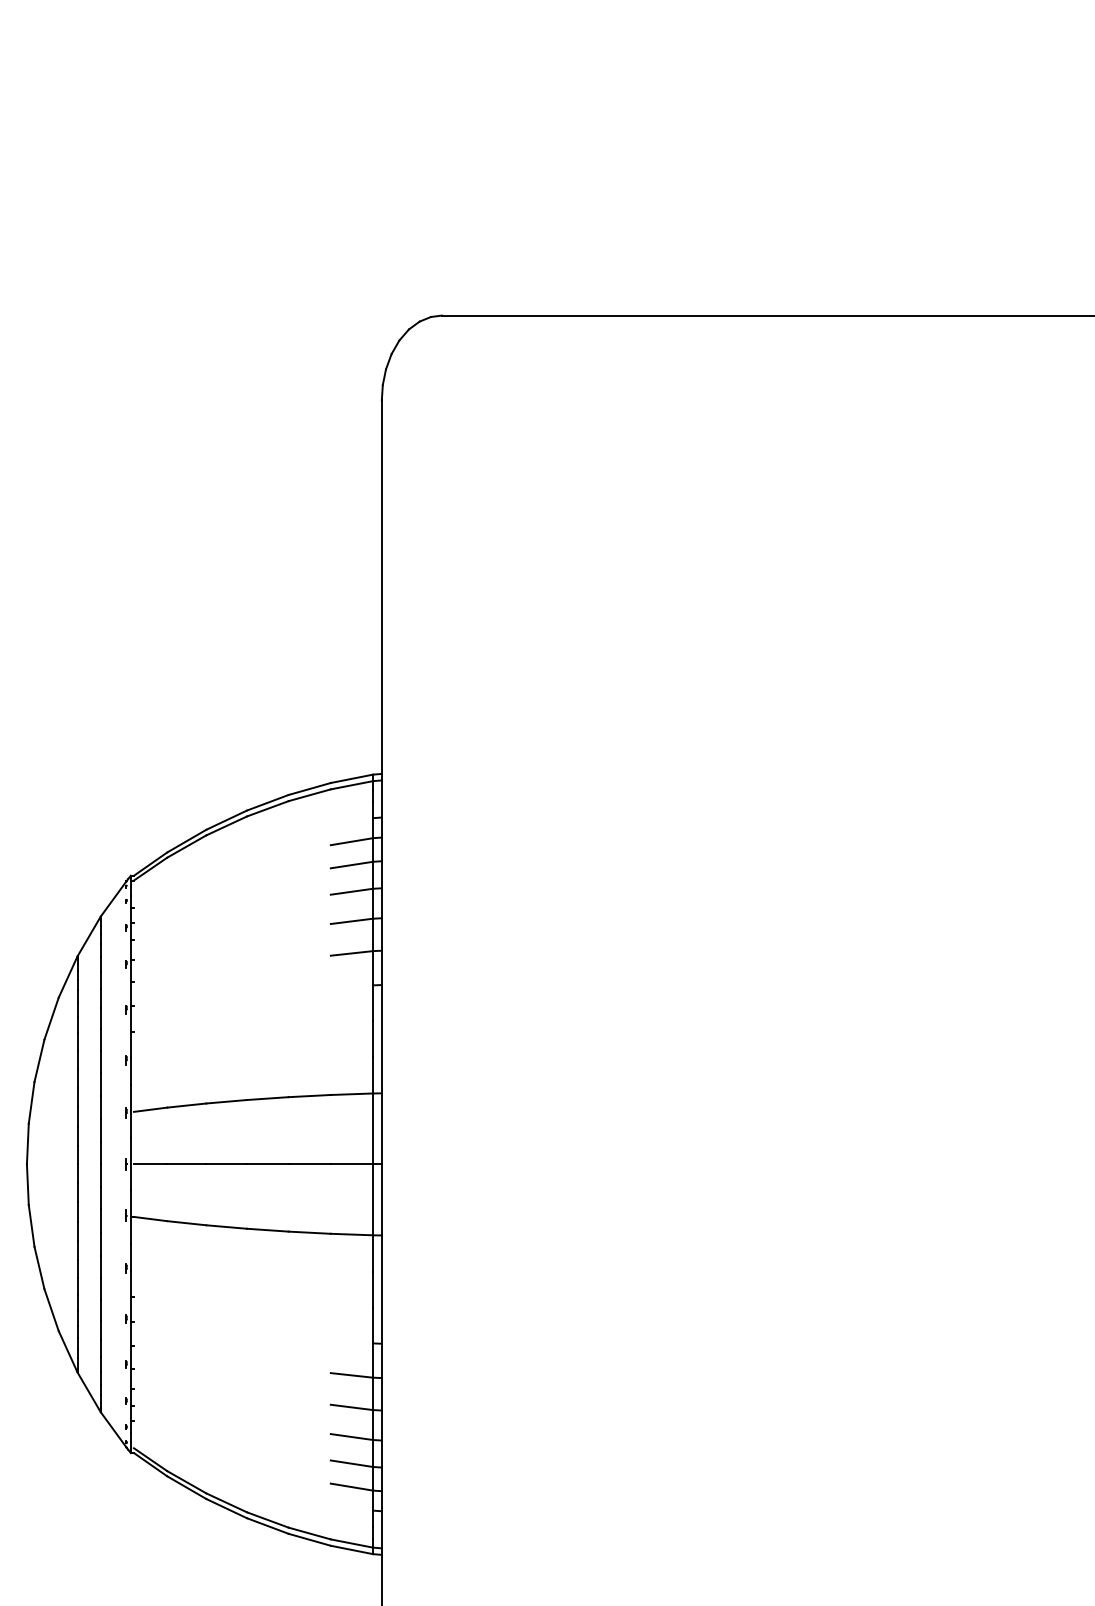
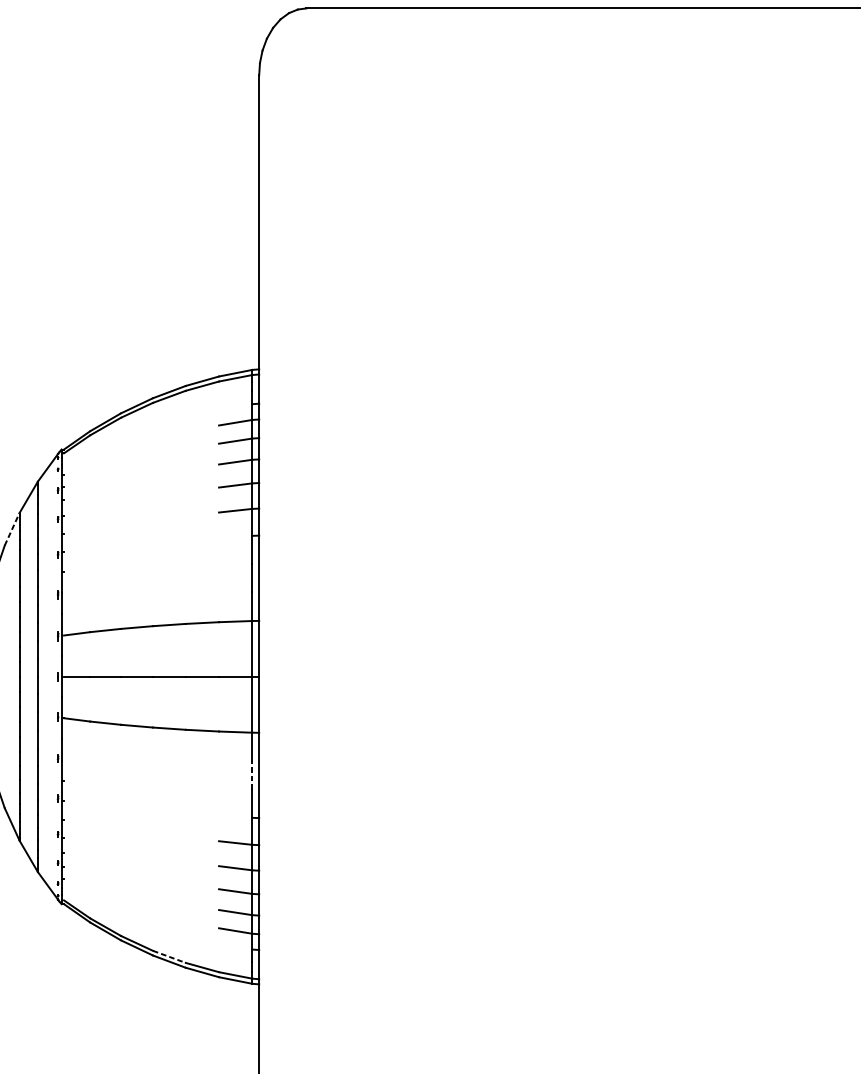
line: (68, 977) -> (12, 529), solid -> dashed
line: (373, 1289) -> (252, 775), solid -> dashed
line: (268, 1520) -> (169, 957), solid -> dashed

